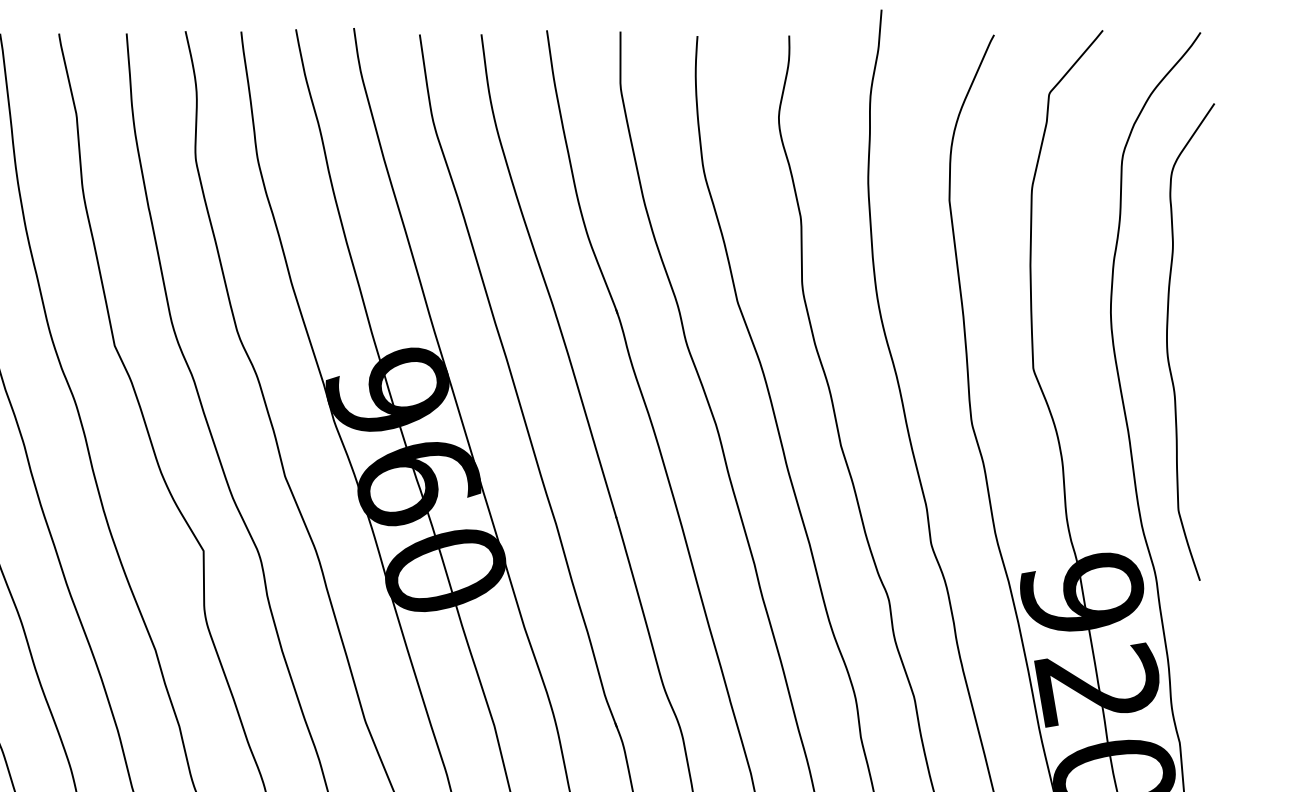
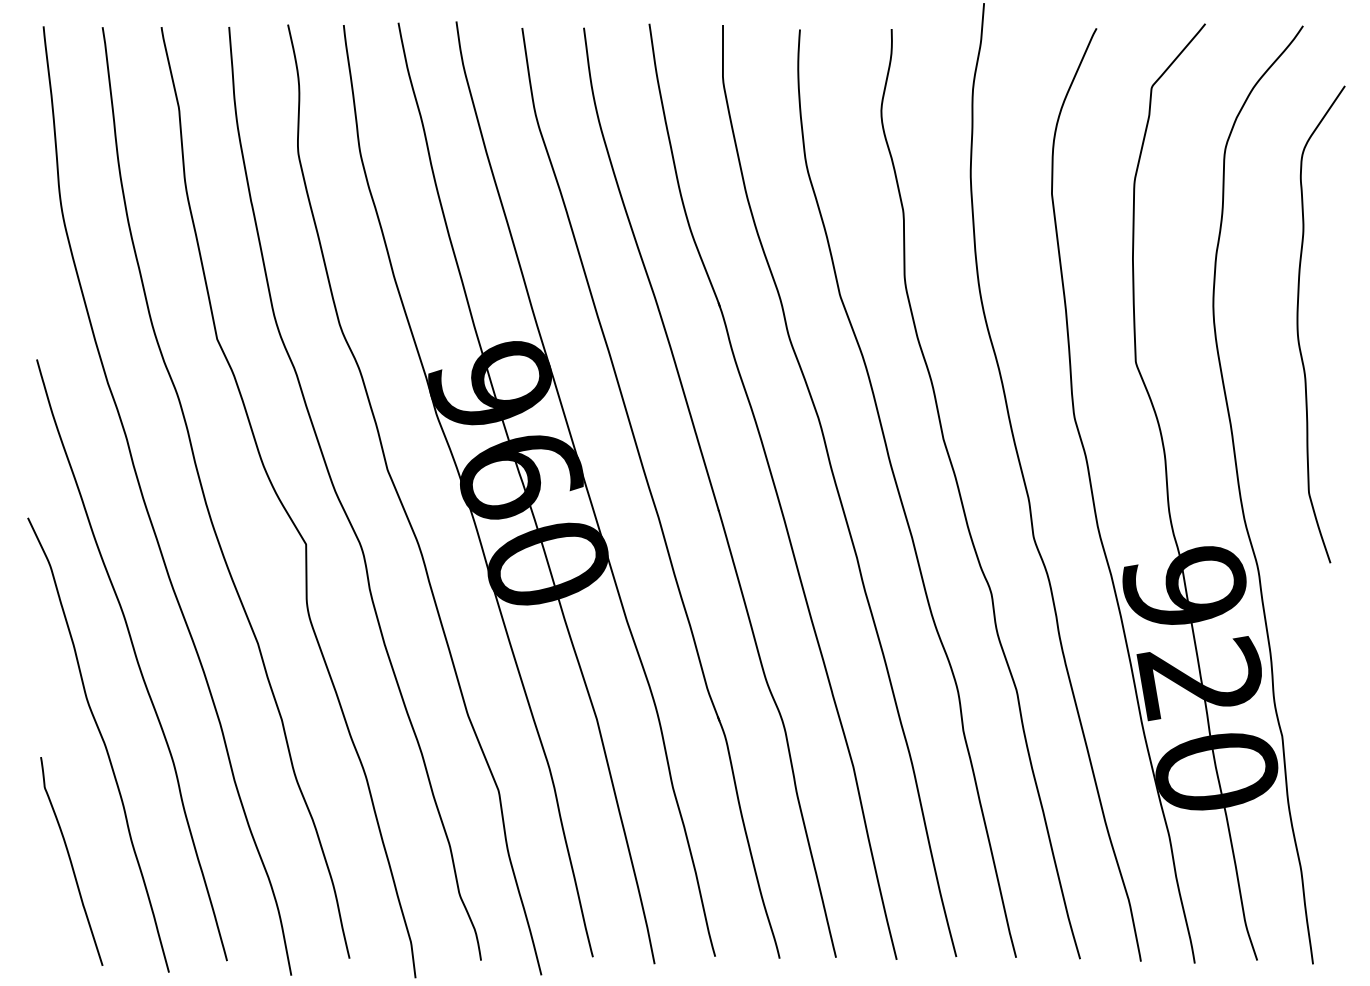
curve: (1168, 342) -> (1298, 324), moved

